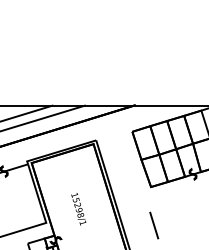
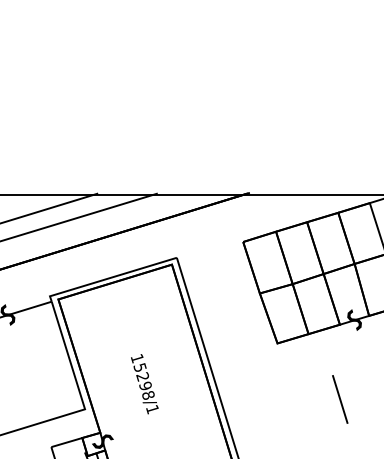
line: (154, 225) -> (340, 399), moved

